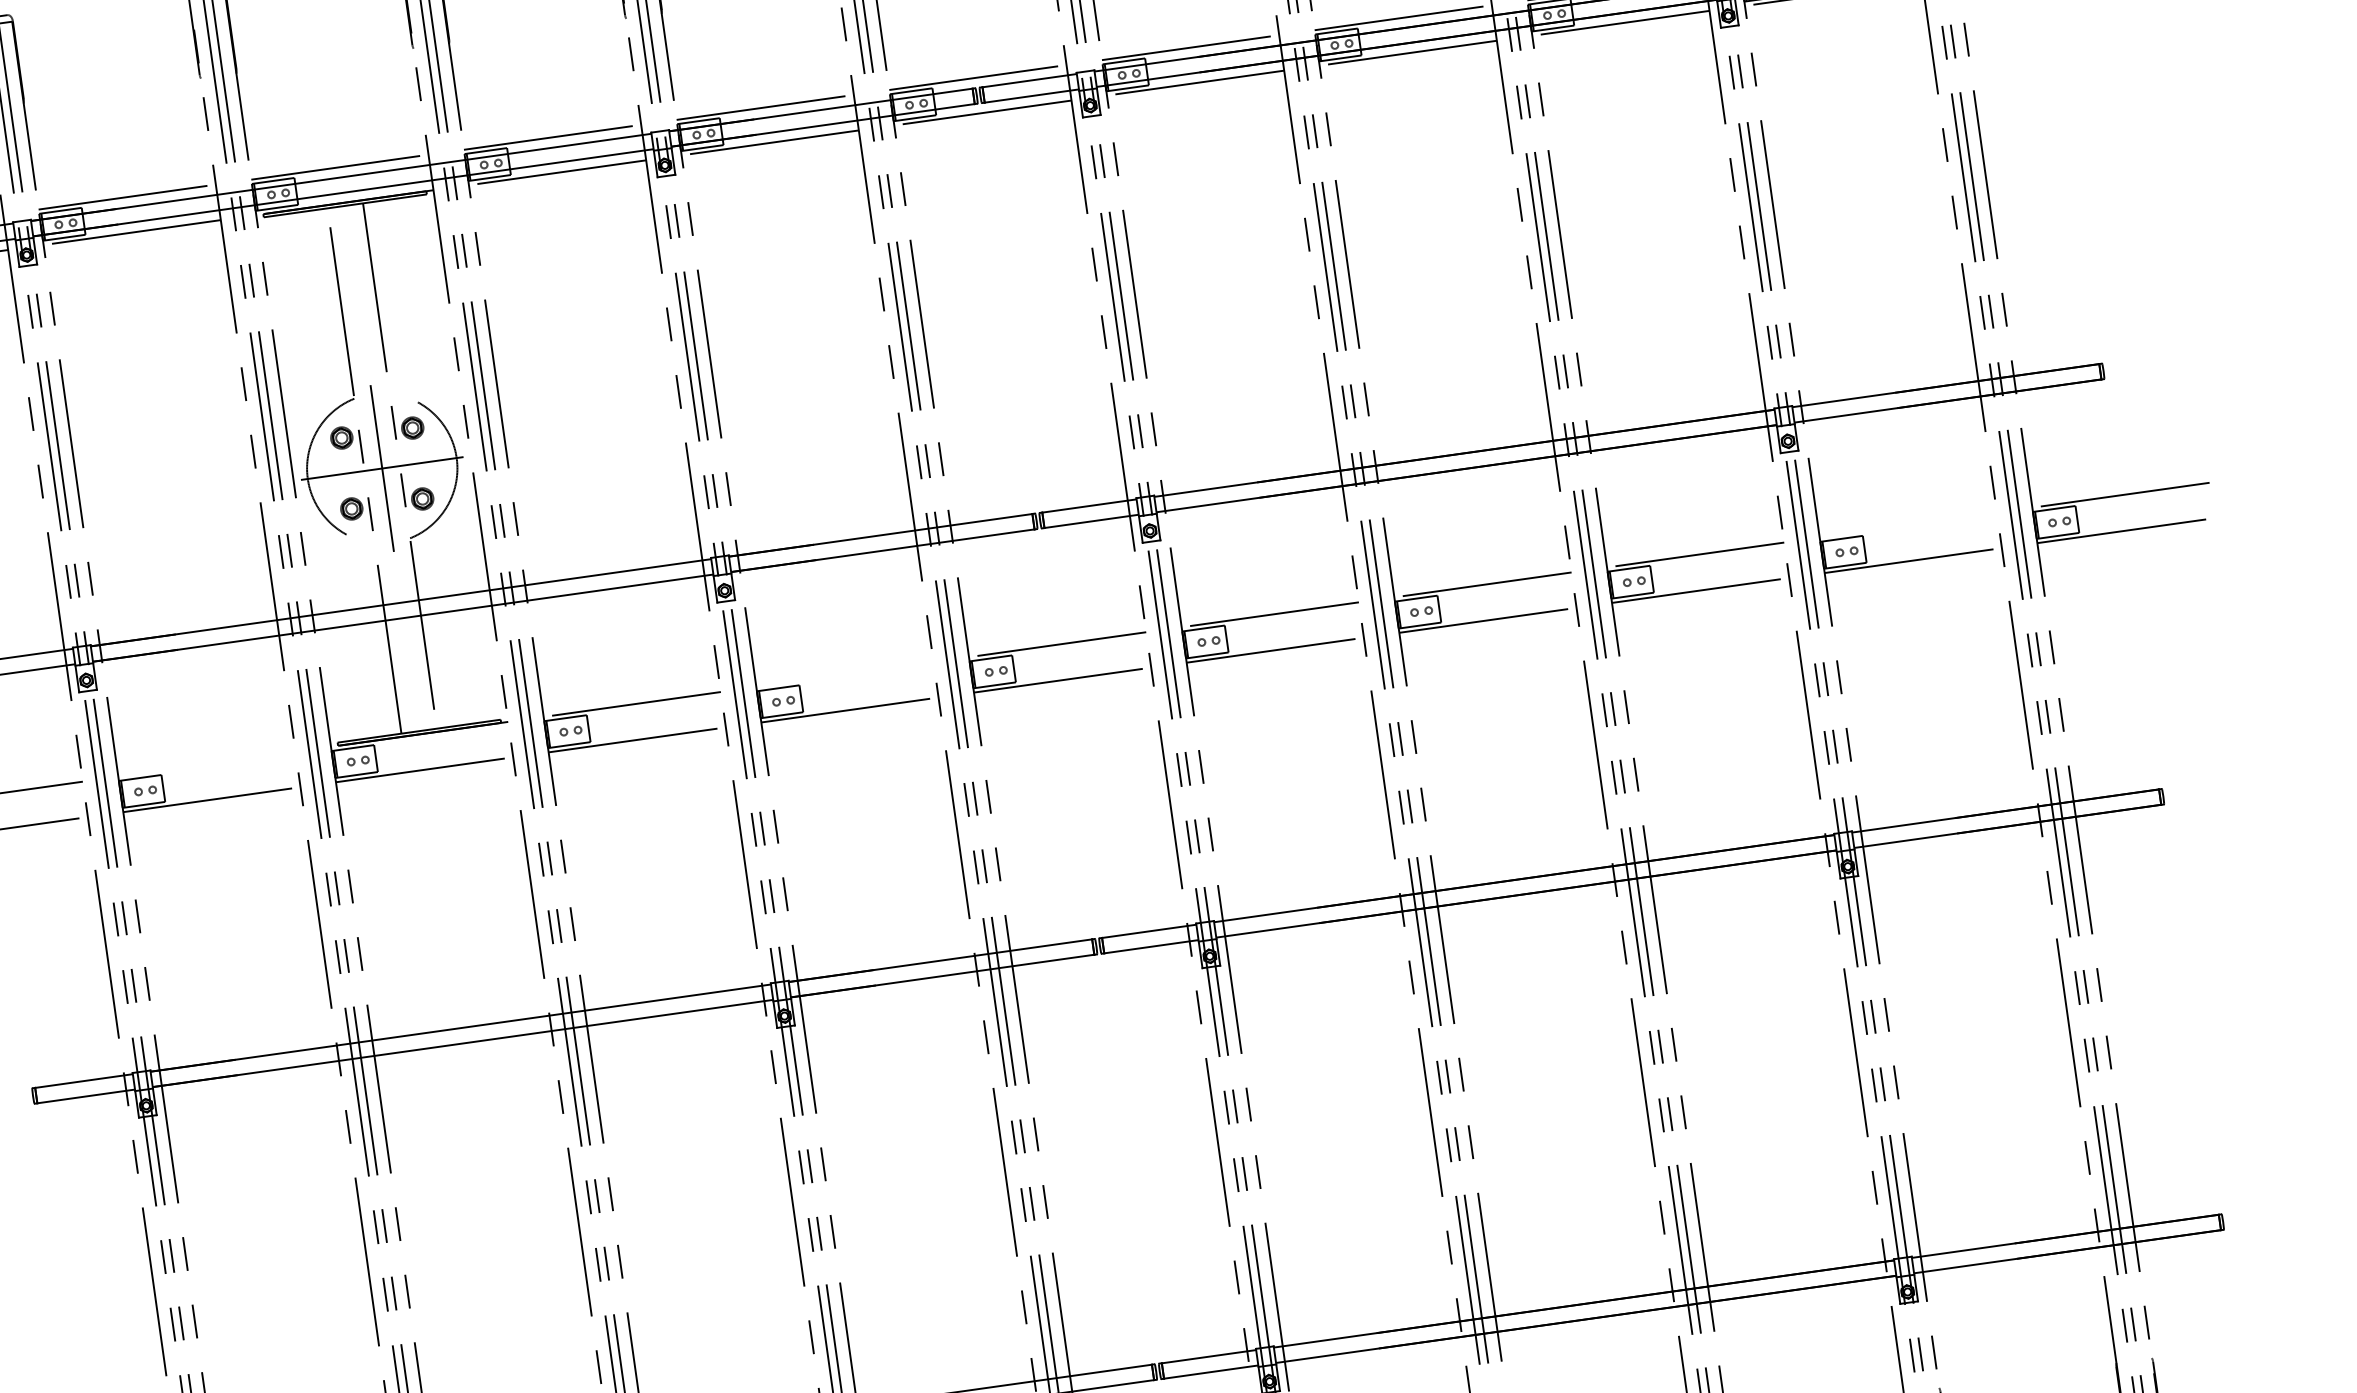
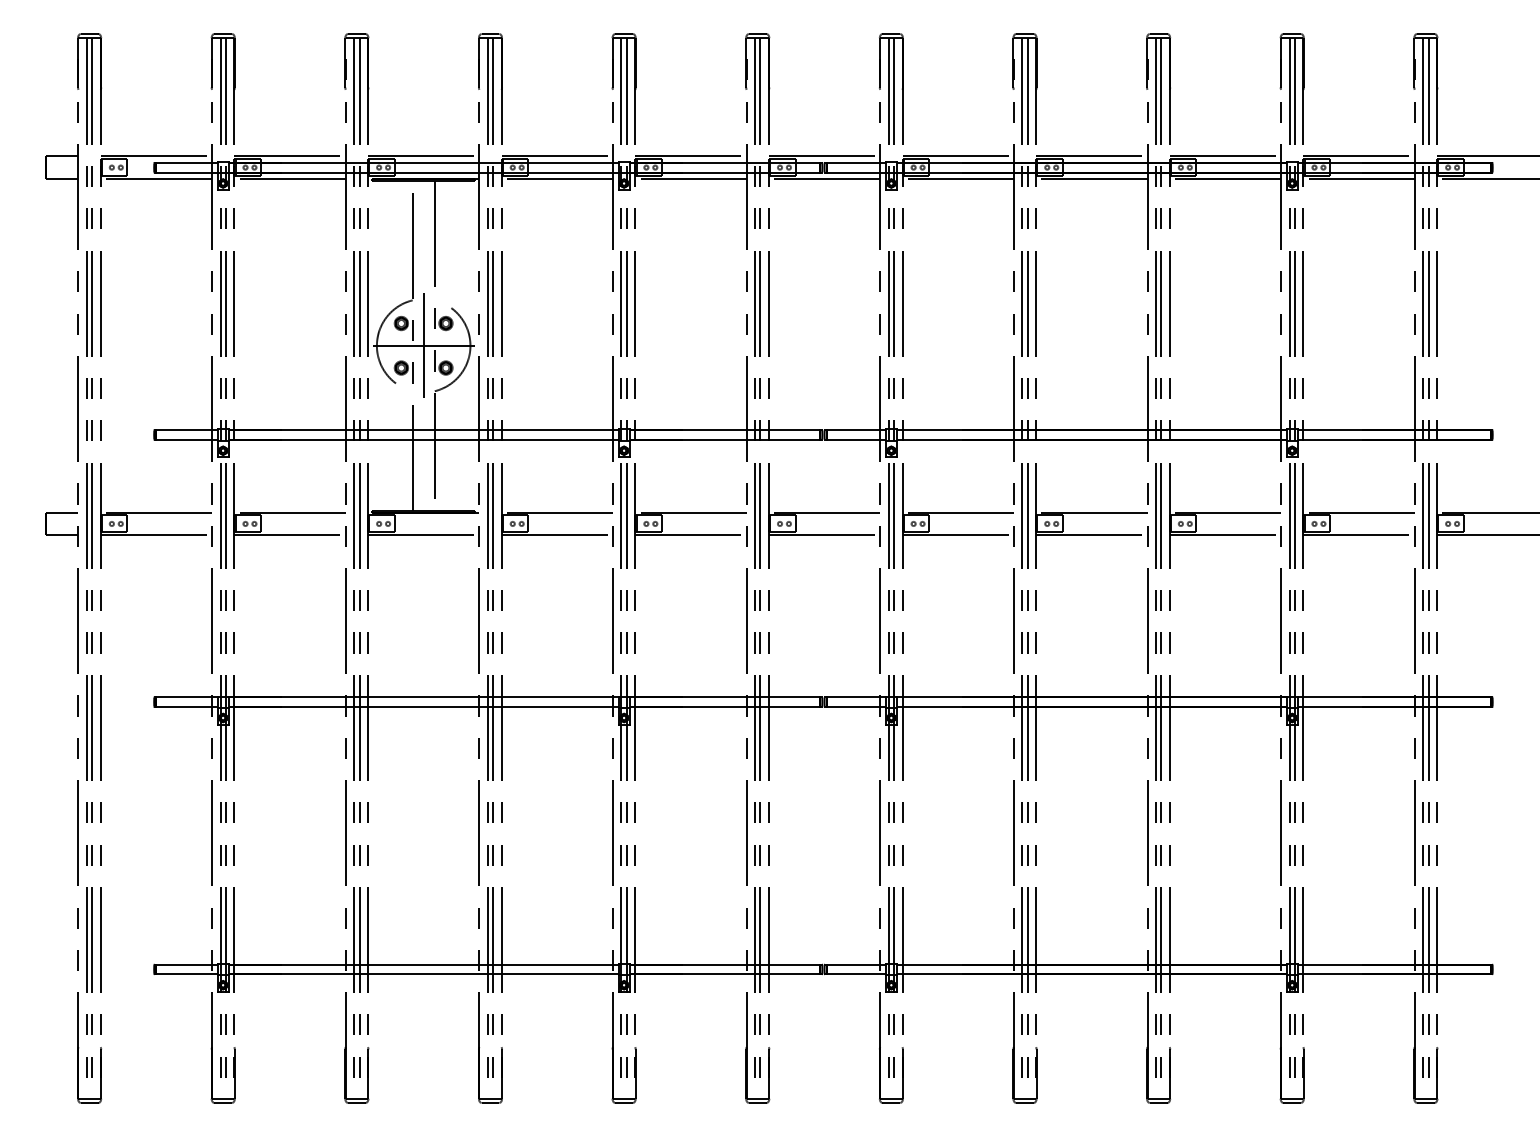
line: (1907, 524) -> (1358, 512), added
line: (844, 674) -> (690, 512), added
line: (205, 763) -> (289, 512), added

